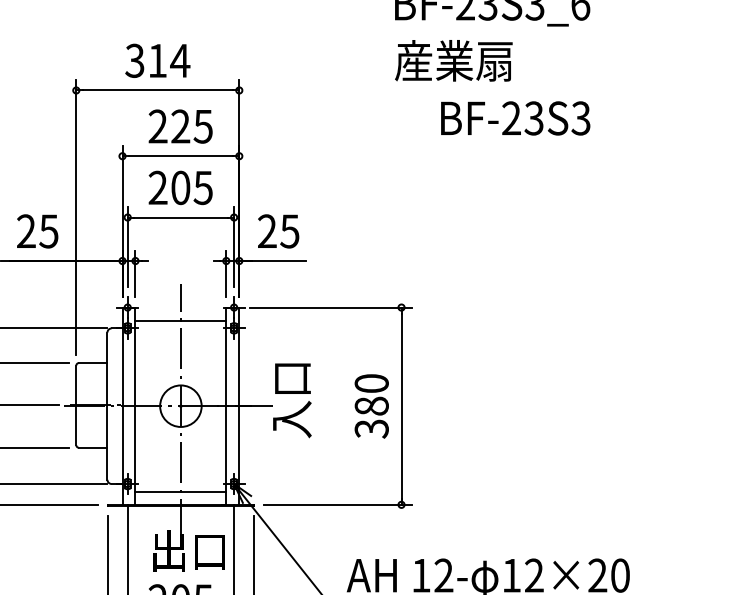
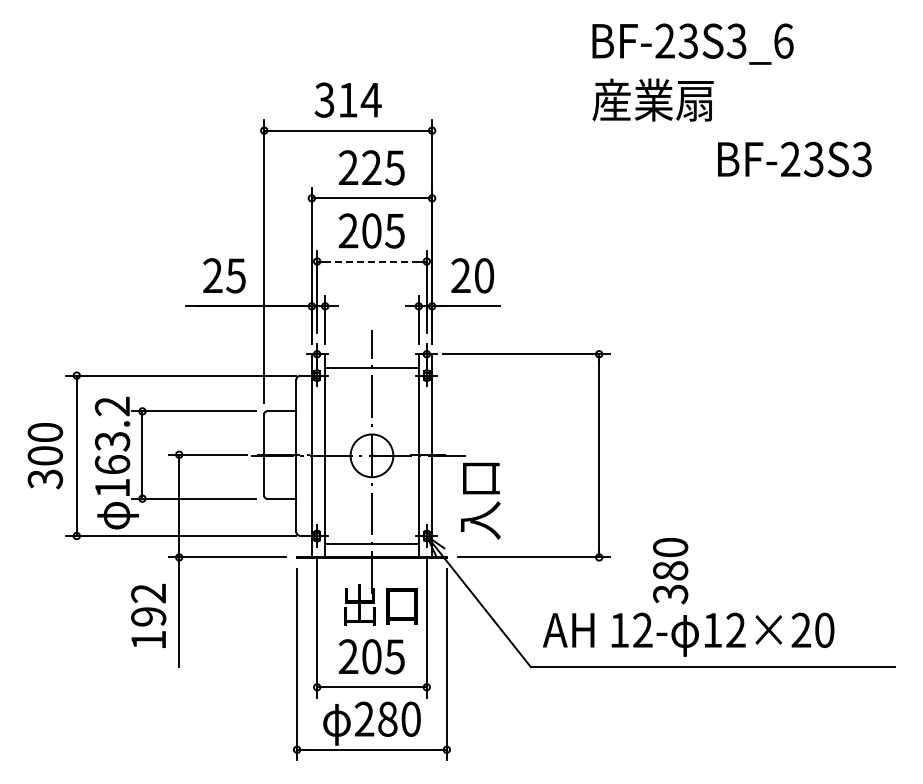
text: (515, 118) -> (794, 159), moved
line: (181, 217) -> (372, 261), solid -> dashed
text: (290, 231) -> (484, 275), 25 -> 20
text: (292, 400) -> (480, 500), moved
text: (371, 406) -> (670, 571), moved

